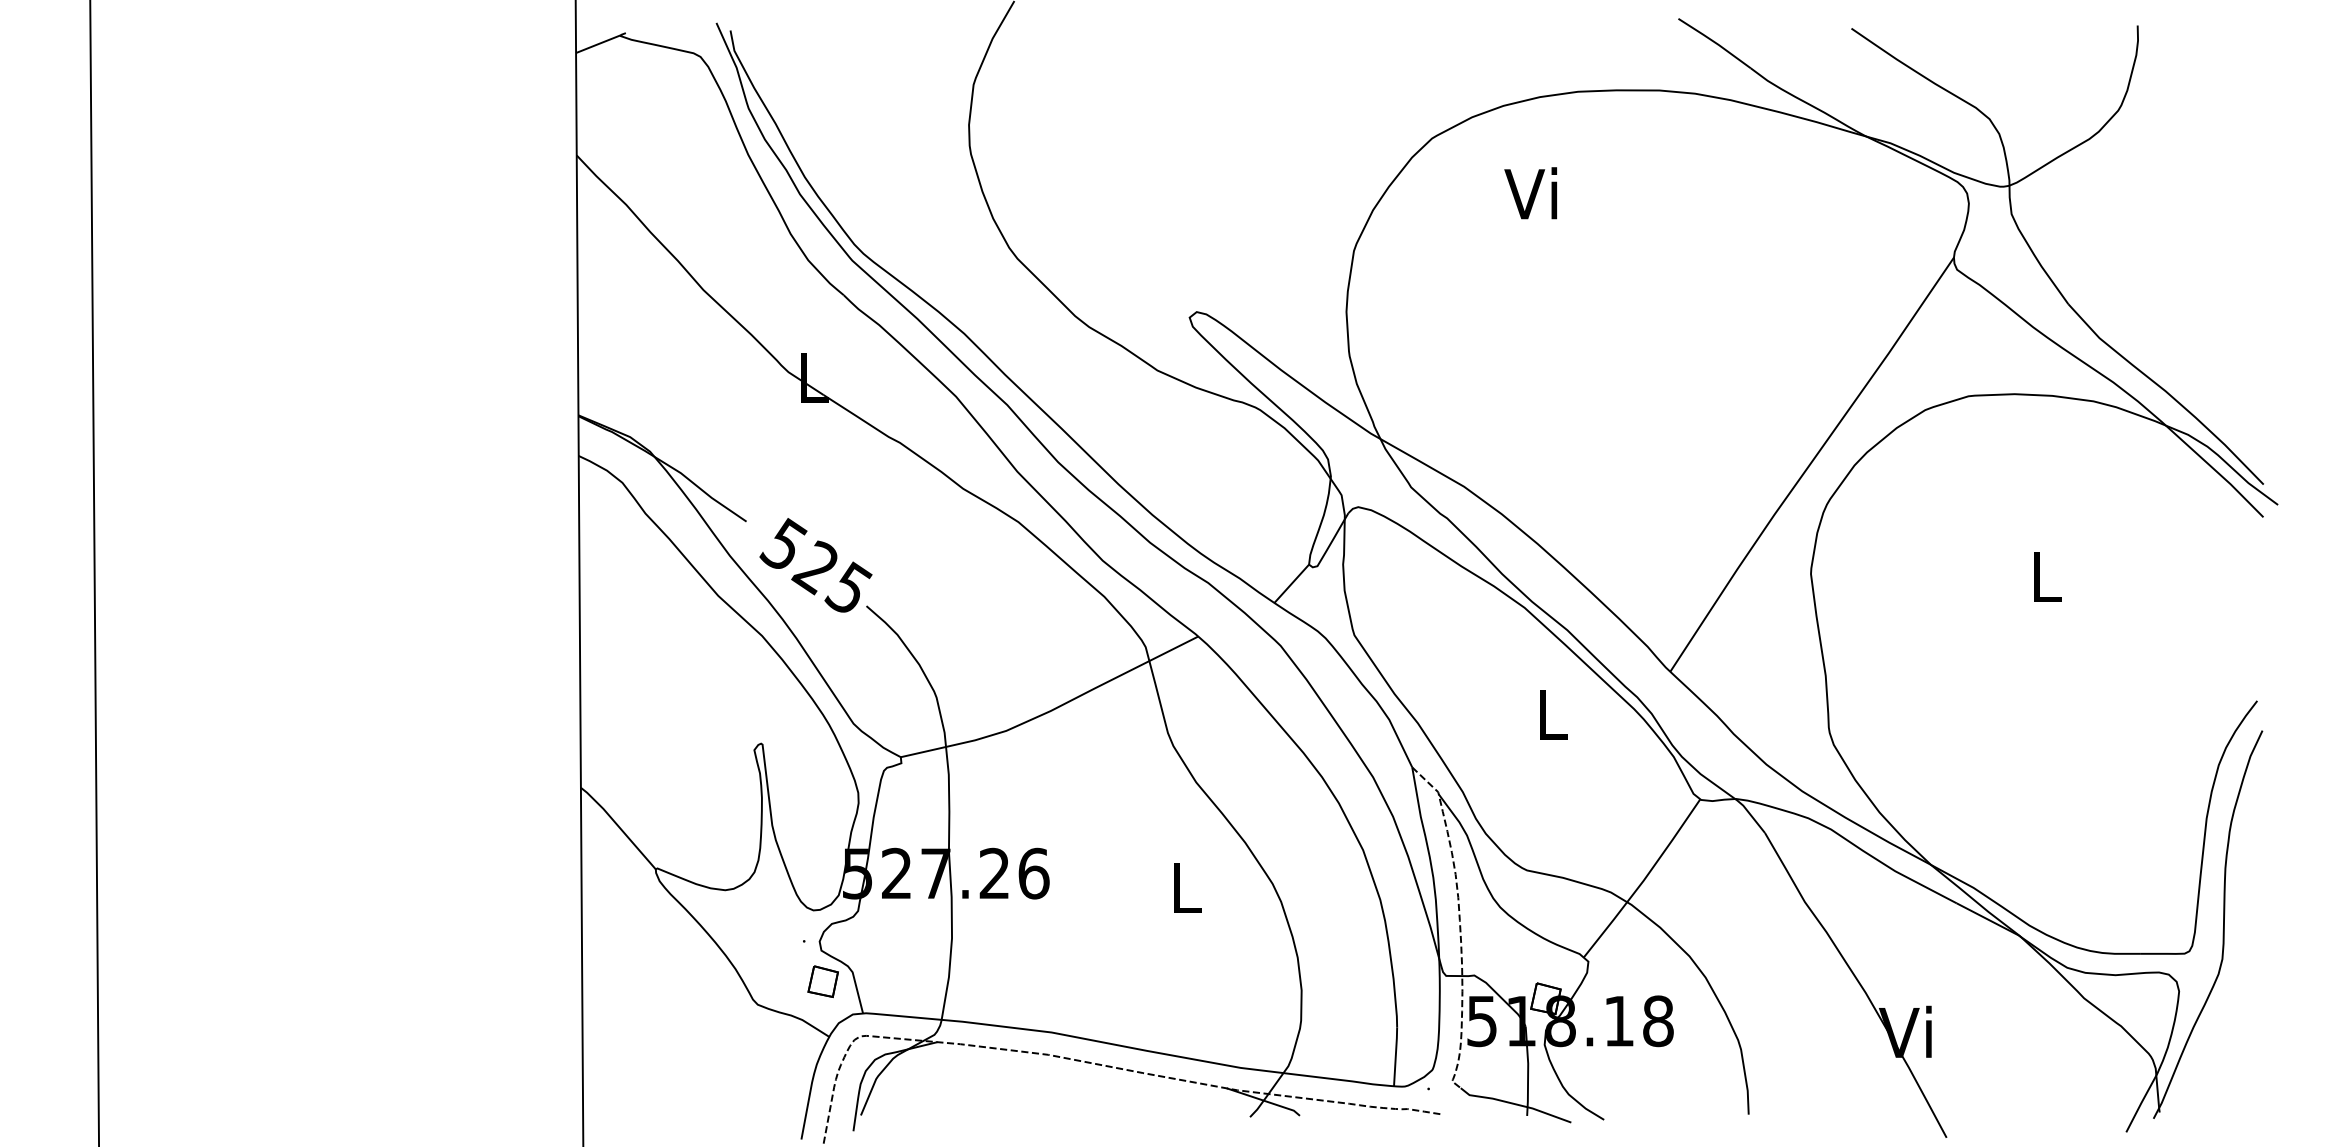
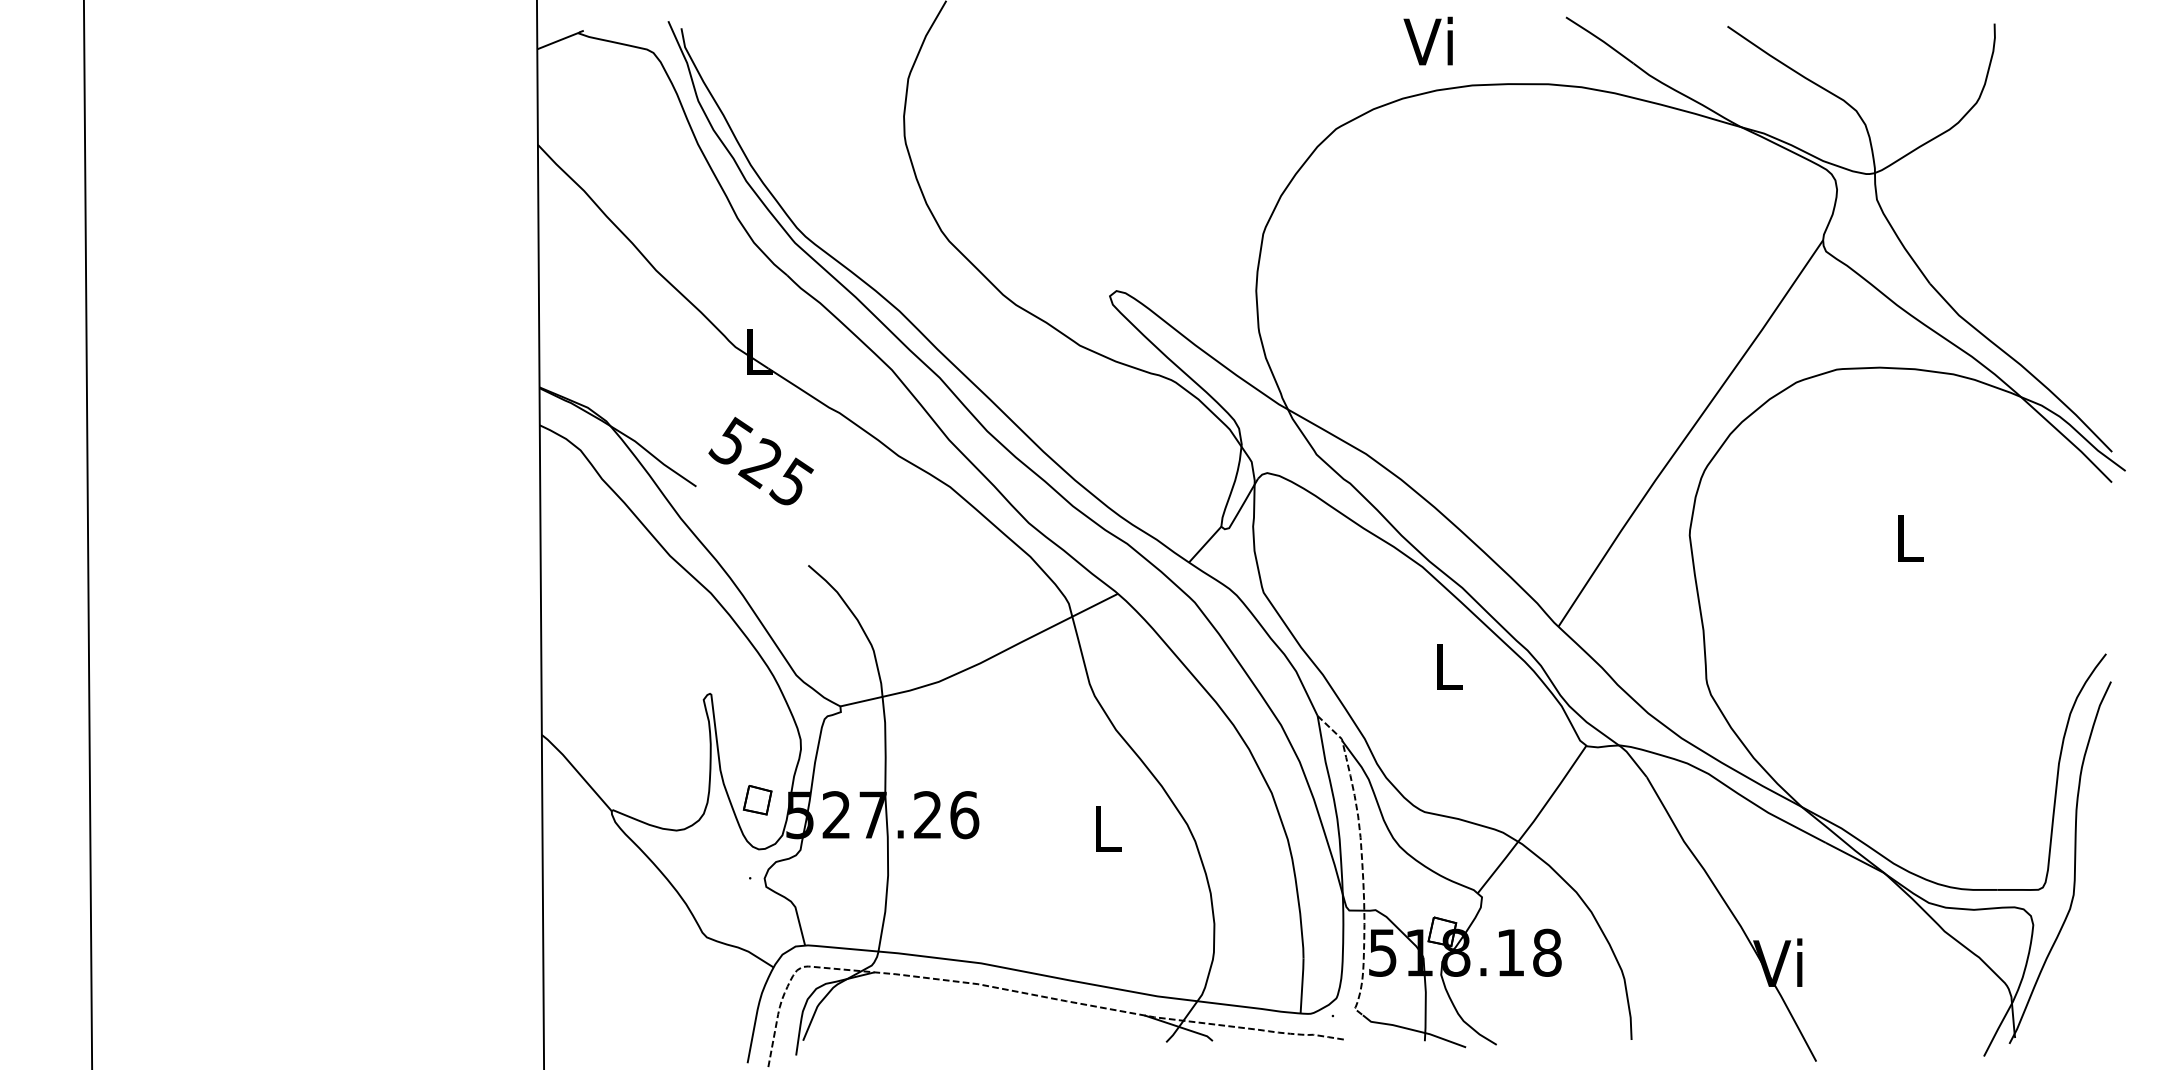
text: (1530, 193) -> (1427, 41), moved
text: (815, 565) -> (760, 461), moved
part: (822, 981) -> (757, 800), moved

